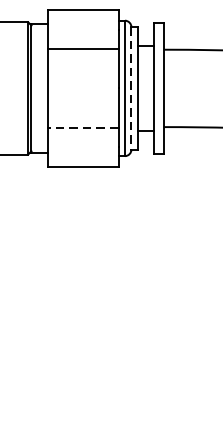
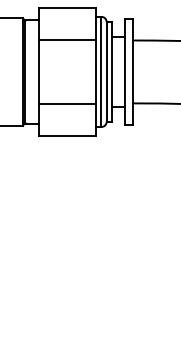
line: (131, 87) -> (106, 71), dashed -> solid
line: (83, 127) -> (67, 103), dashed -> solid

